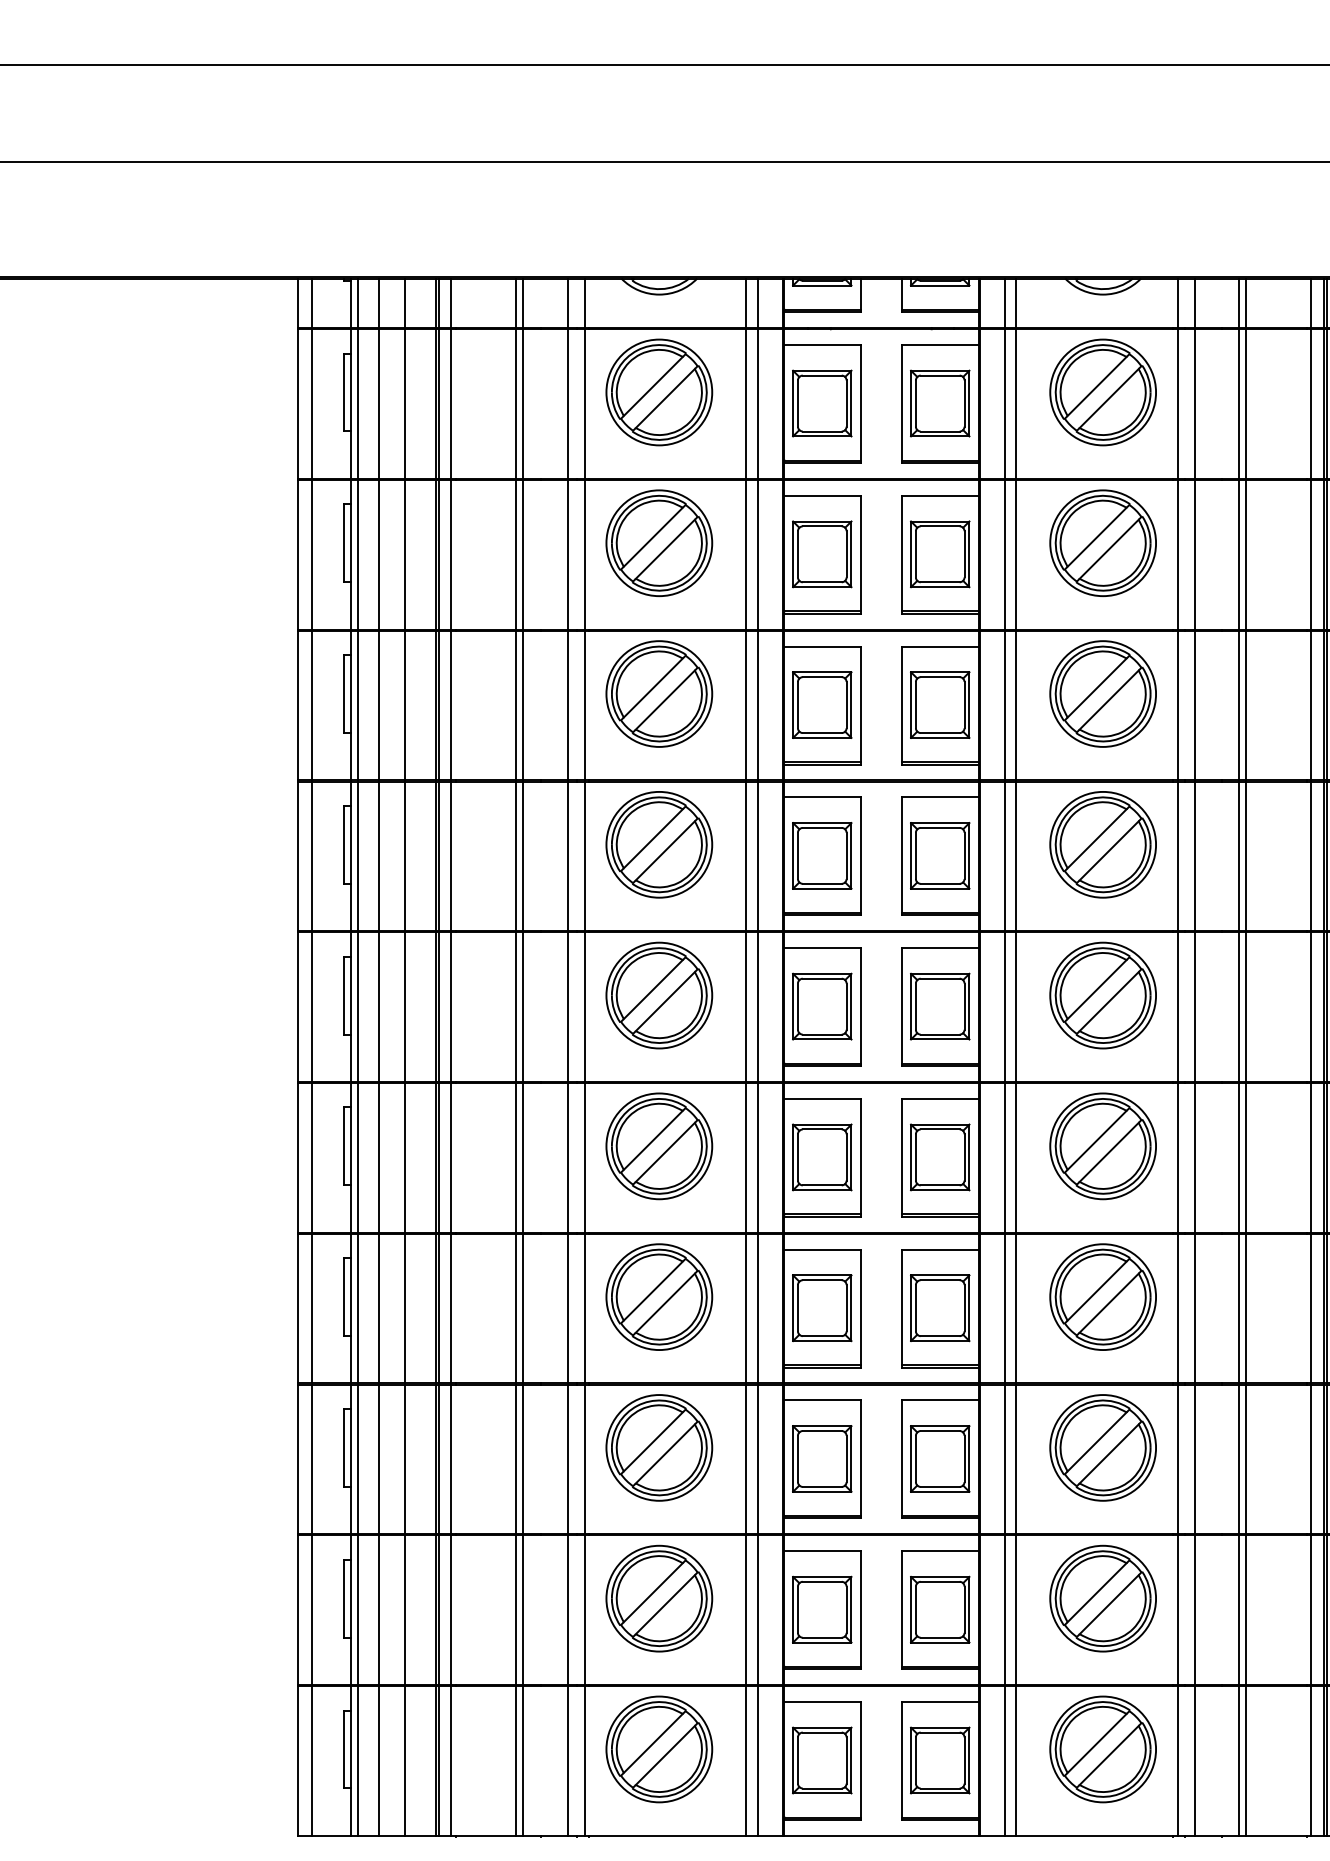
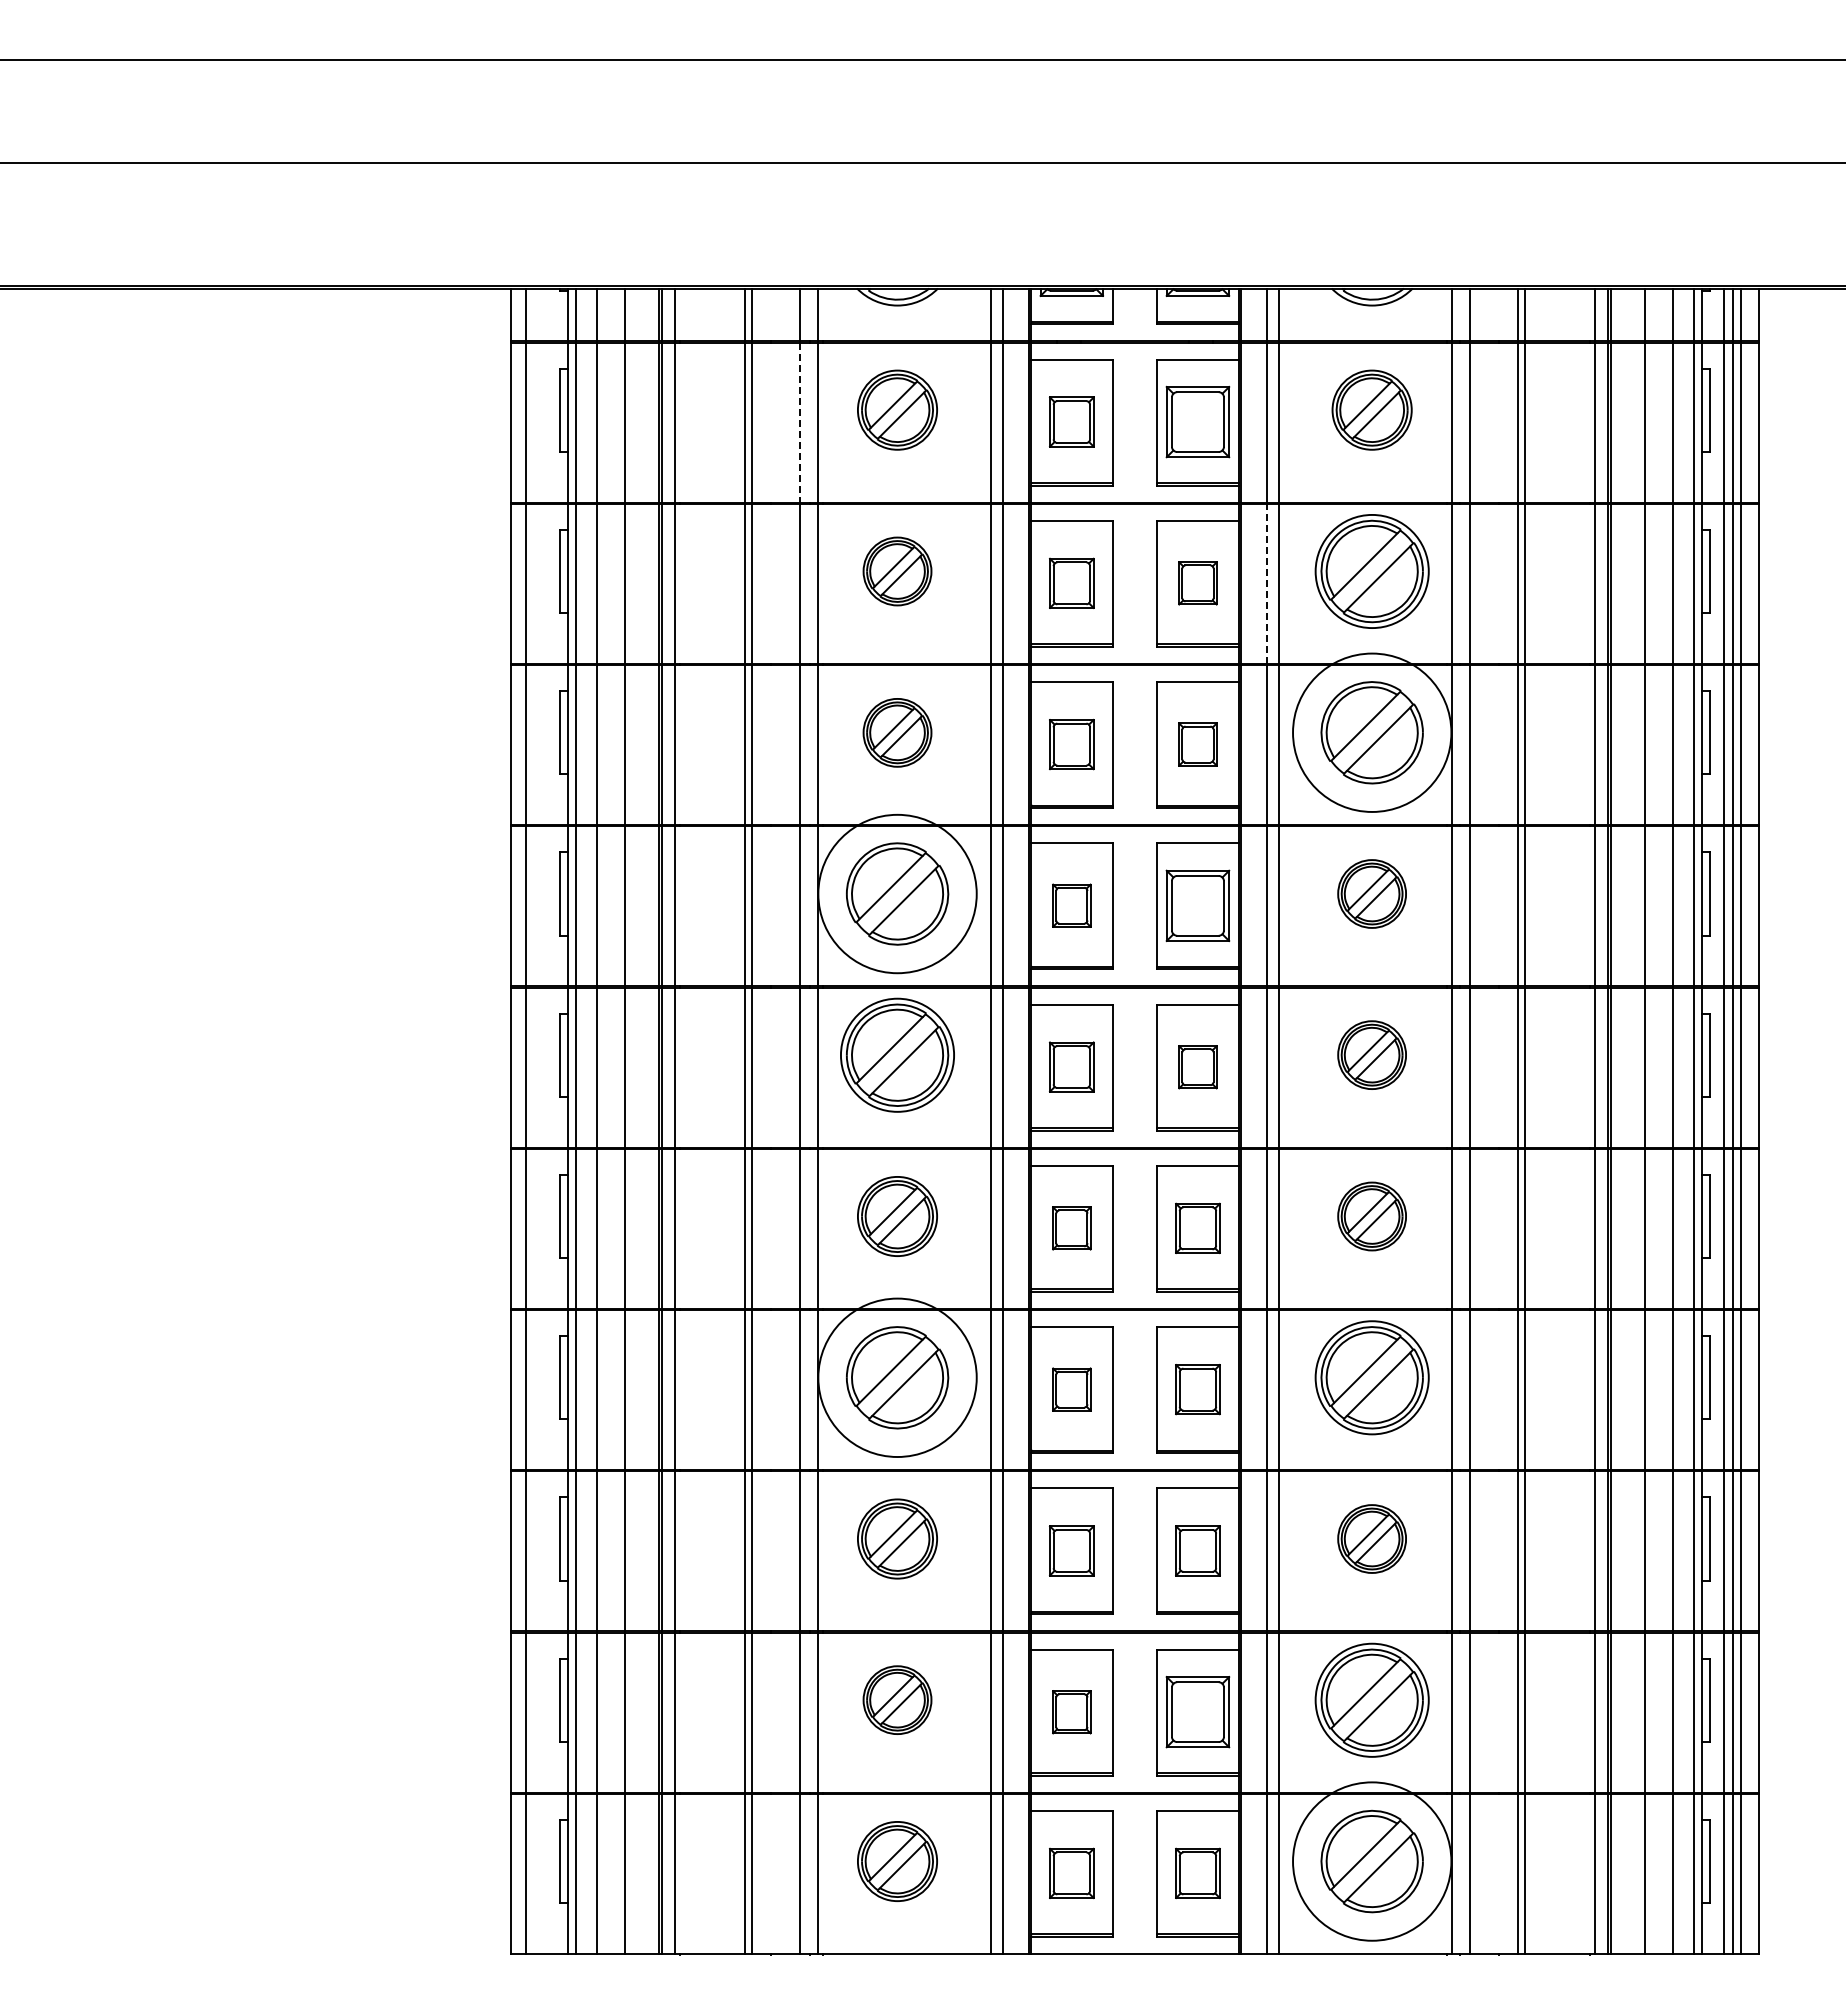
part: (659, 391) -> (897, 409), size x0.7
part: (1102, 391) -> (1371, 409), size x0.7
line: (567, 403) -> (799, 422), solid -> dashed
part: (821, 403) -> (1071, 421), size x0.7
part: (659, 543) -> (897, 571), size x0.6
part: (821, 554) -> (1071, 583), size x0.7
part: (939, 554) -> (1197, 583), size x0.6
line: (1005, 554) -> (1267, 583), solid -> dashed
part: (659, 693) -> (897, 732), size x0.6
circle: (1102, 693) -> (1371, 732), size x1.4
part: (821, 705) -> (1071, 744), size x0.7
part: (939, 705) -> (1197, 744), size x0.6
circle: (659, 844) -> (897, 893), size x1.4
part: (1102, 844) -> (1371, 893), size x0.6
part: (821, 855) -> (1071, 905), size x0.6
part: (1102, 994) -> (1371, 1054), size x0.6
part: (821, 1006) -> (1071, 1066), size x0.7
part: (939, 1007) -> (1197, 1067), size x0.6
part: (659, 1146) -> (897, 1216), size x0.7
part: (1102, 1146) -> (1371, 1216), size x0.6
part: (821, 1157) -> (1071, 1228), size x0.6
part: (939, 1157) -> (1197, 1228), size x0.7
circle: (659, 1296) -> (897, 1377), size x1.4
part: (821, 1308) -> (1071, 1389), size x0.6
part: (939, 1308) -> (1197, 1389), size x0.7
part: (659, 1447) -> (897, 1538), size x0.7
part: (1102, 1447) -> (1371, 1538), size x0.6
part: (821, 1458) -> (1071, 1550), size x0.7
part: (939, 1458) -> (1197, 1550), size x0.7
part: (659, 1597) -> (897, 1699), size x0.6
part: (821, 1610) -> (1071, 1712), size x0.6
part: (659, 1749) -> (897, 1861), size x0.7
circle: (1102, 1749) -> (1371, 1861), size x1.4
part: (821, 1760) -> (1071, 1873), size x0.7
part: (939, 1760) -> (1197, 1873), size x0.7

